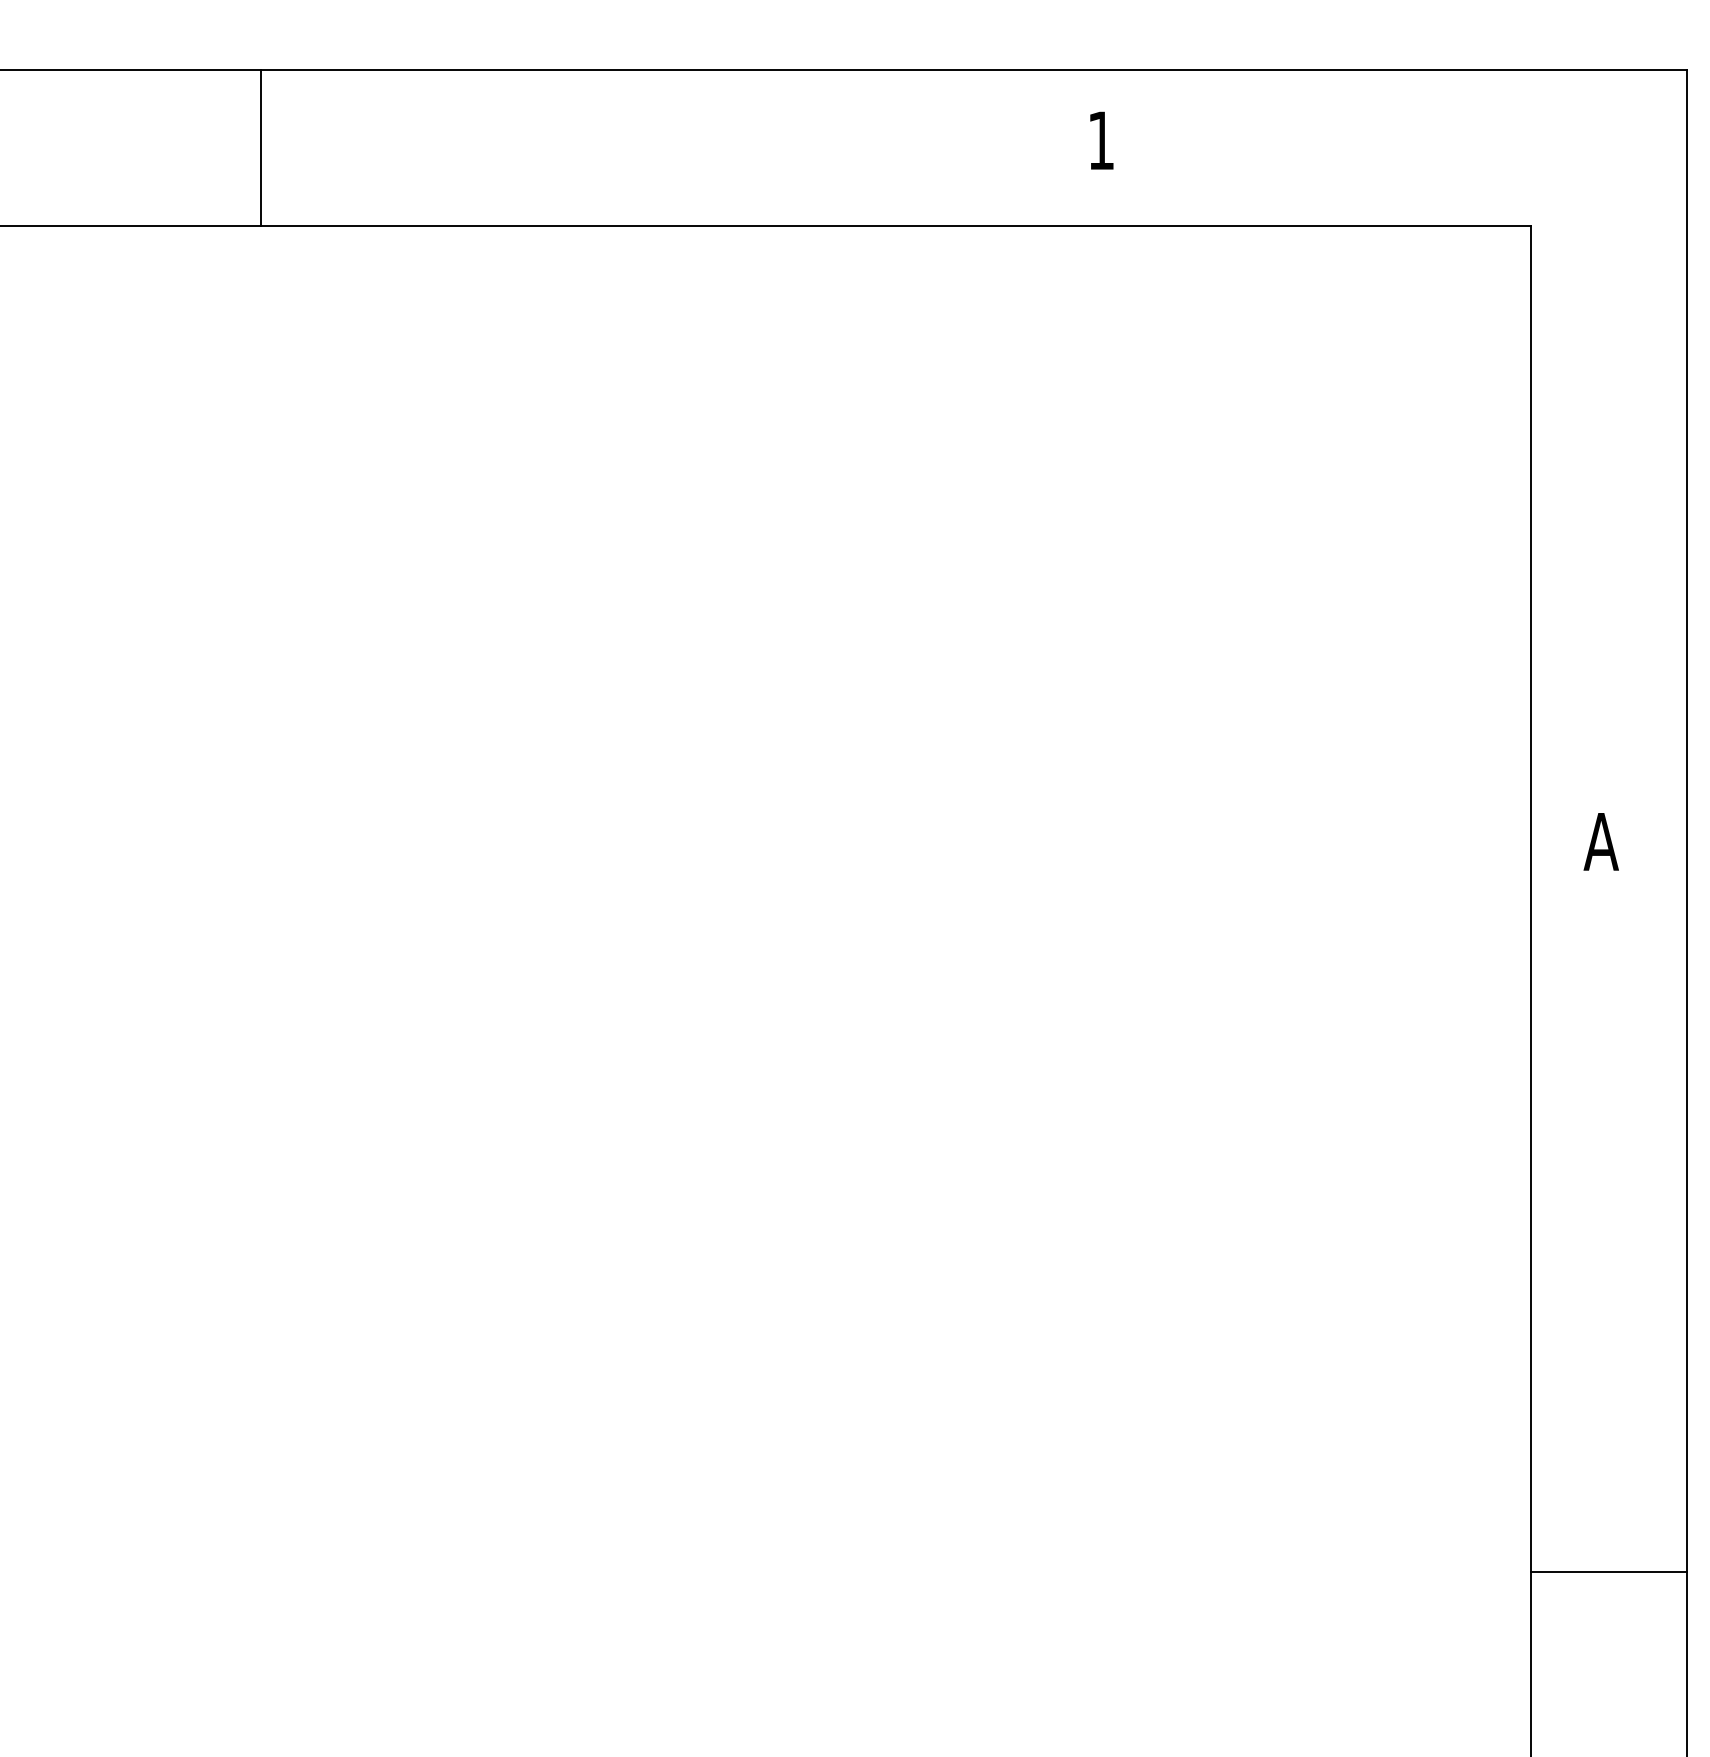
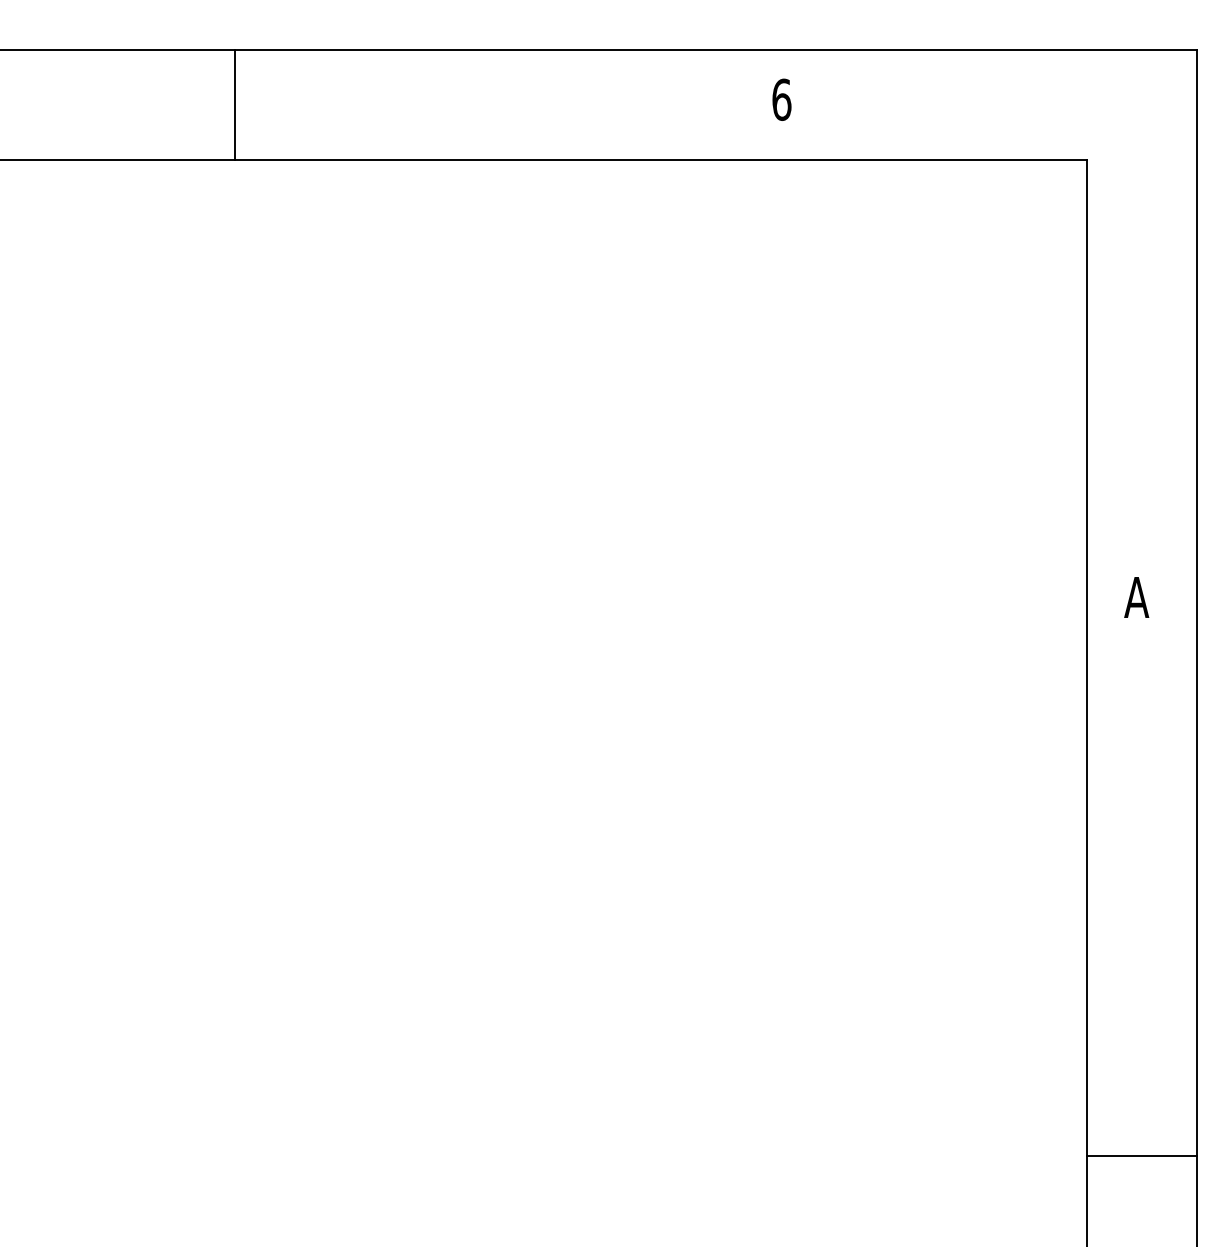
text: (1100, 140) -> (781, 99), 1 -> 6
line: (261, 147) -> (235, 104), moved
line: (1608, 1571) -> (1141, 1155), moved

